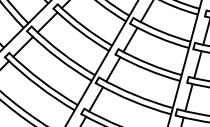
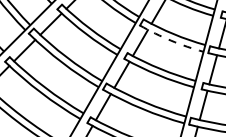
arc: (158, 37) -> (170, 40), solid -> dashed

